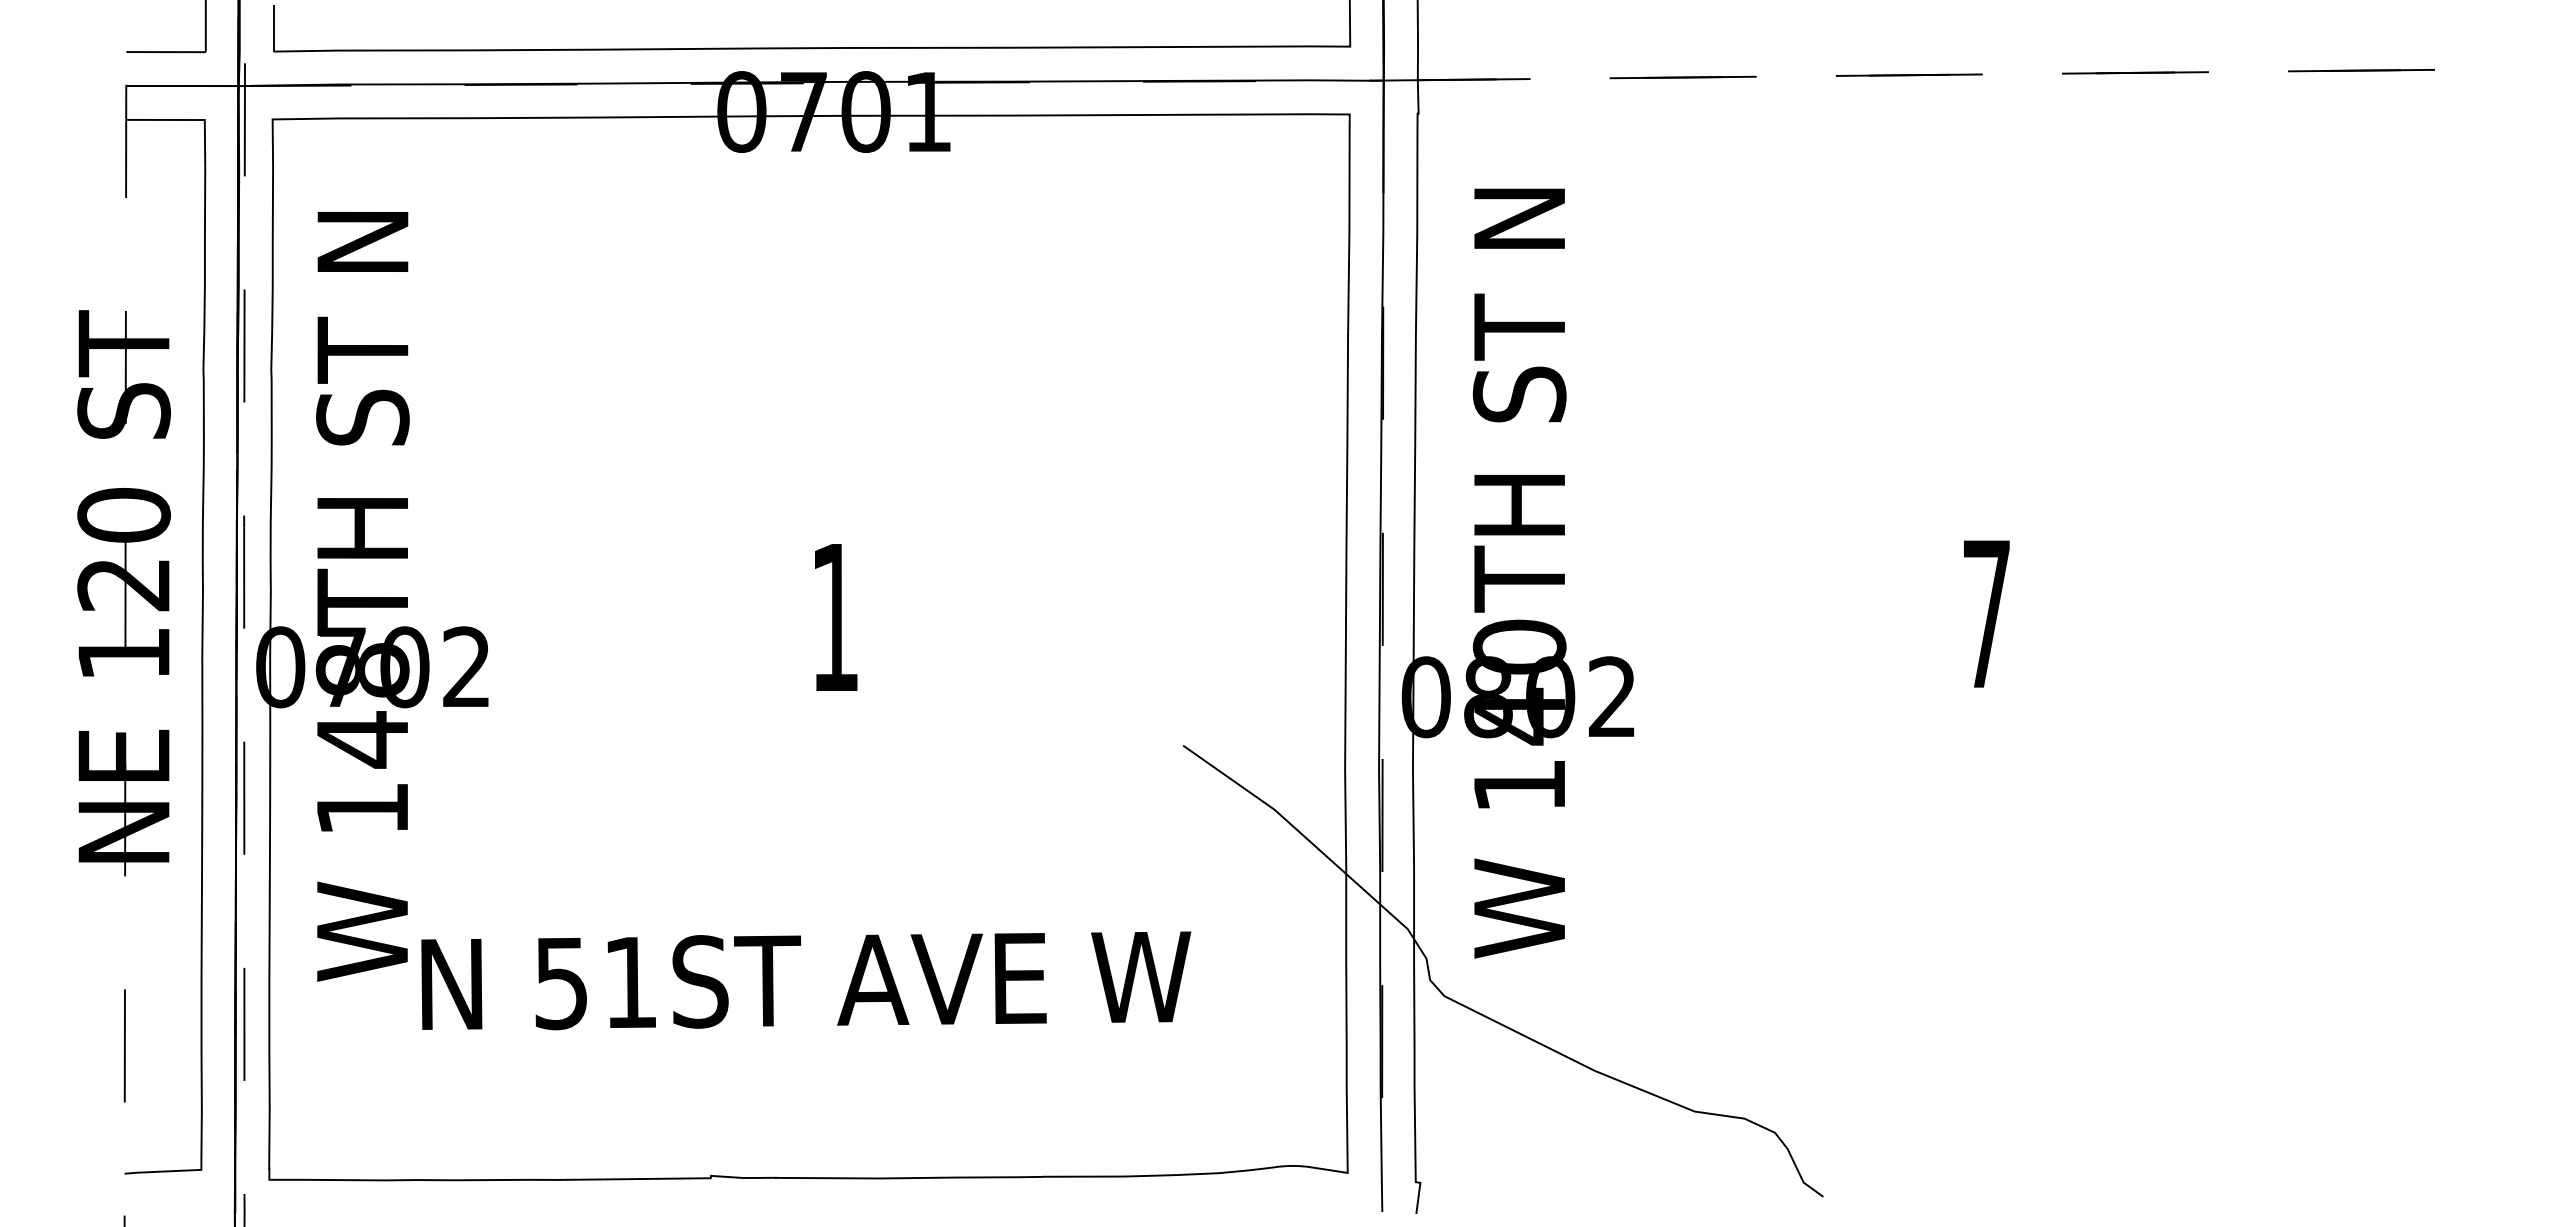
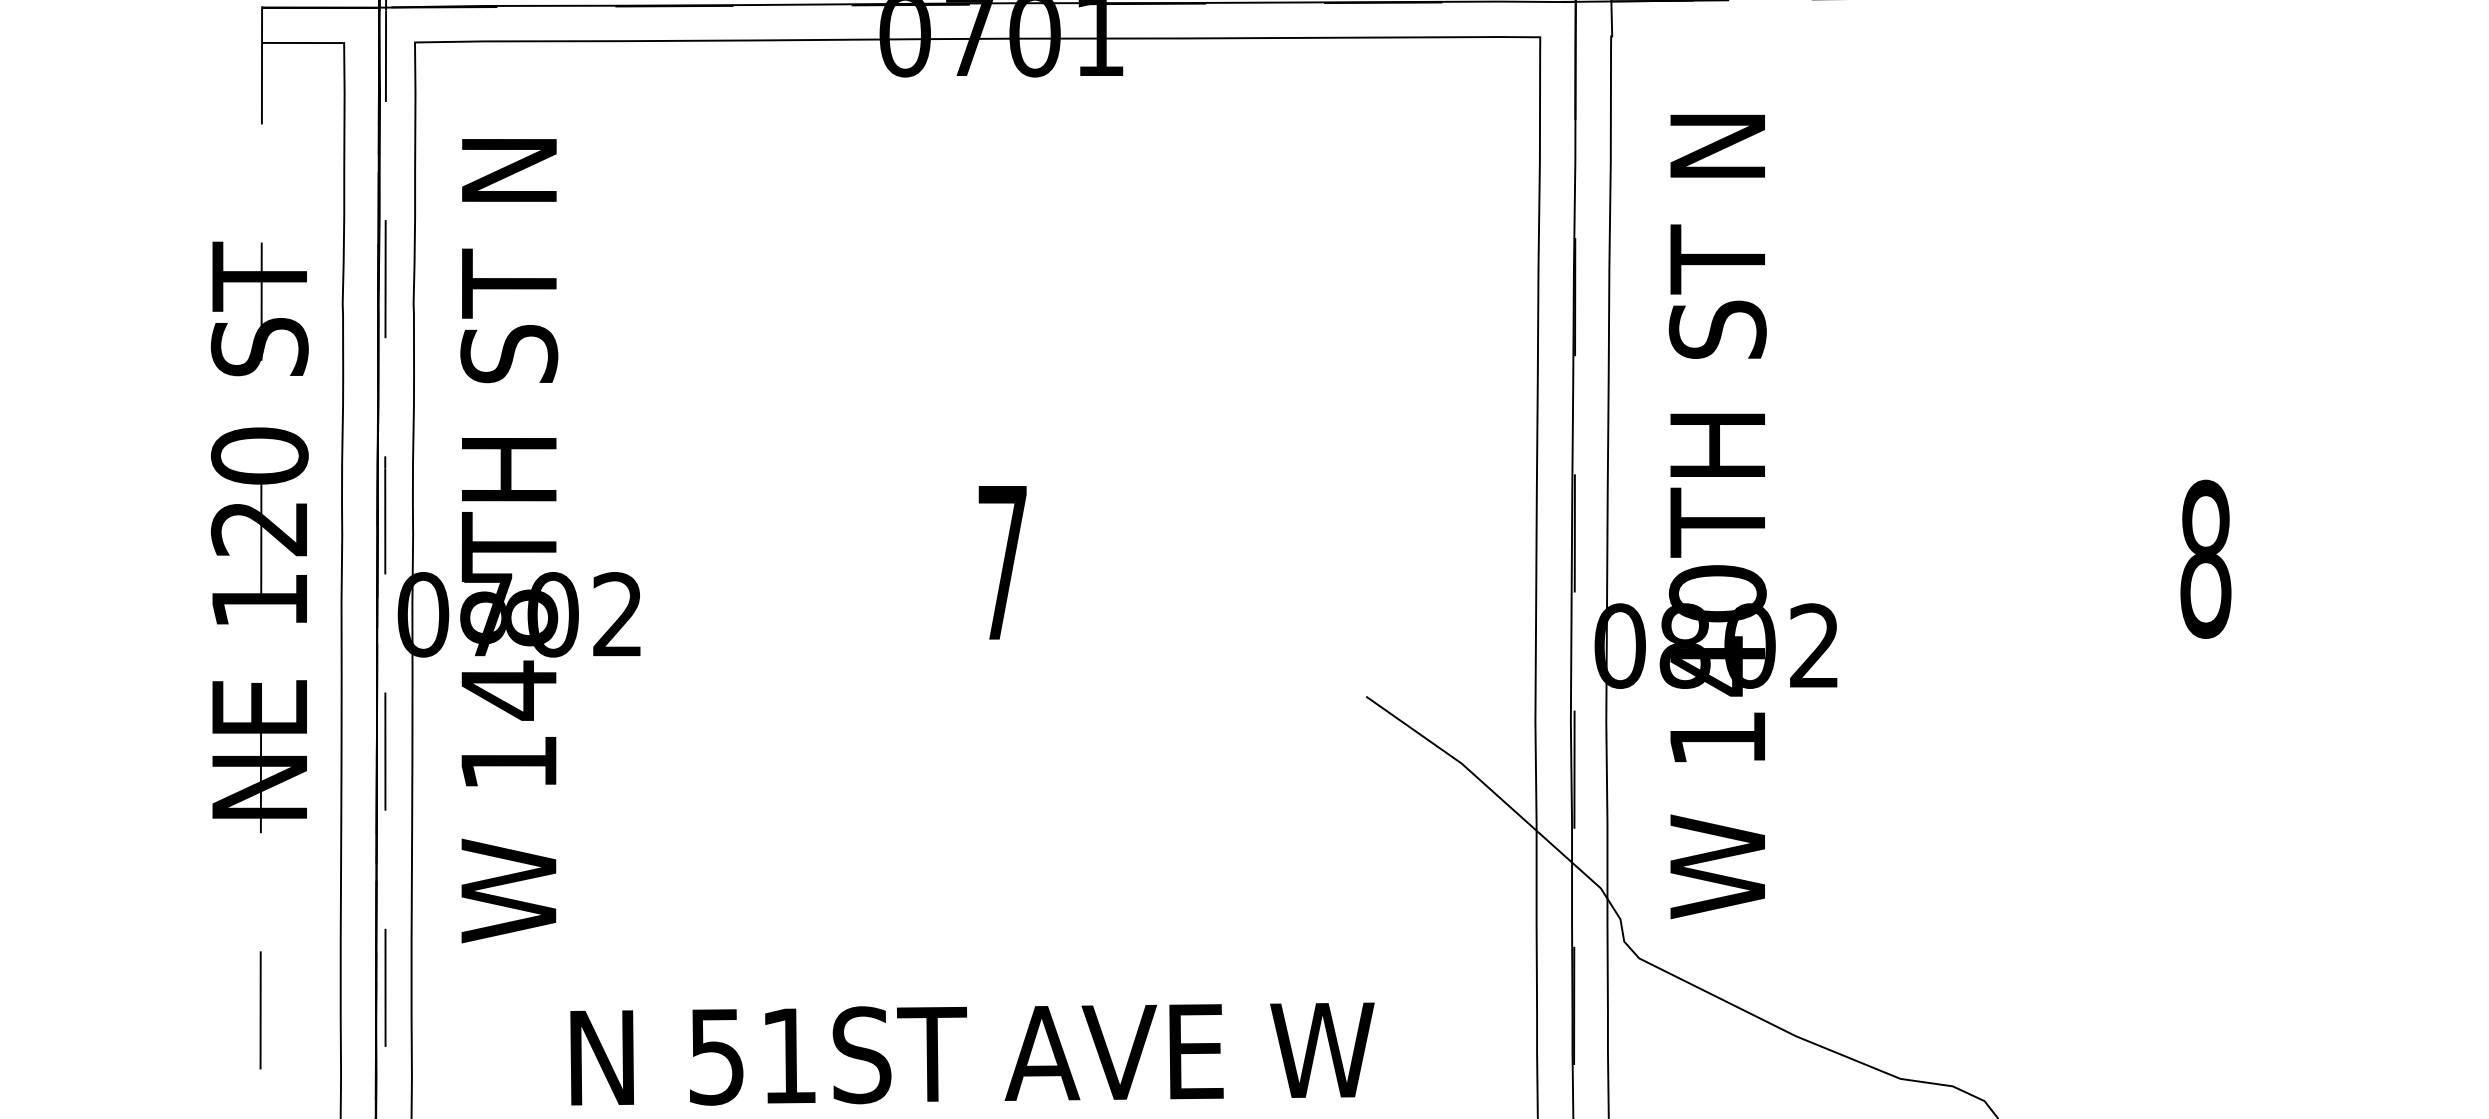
text: (1986, 614) -> (2205, 559), 7 -> 8
text: (835, 617) -> (1003, 562), 1 -> 7
text: (806, 980) -> (972, 1053), moved

